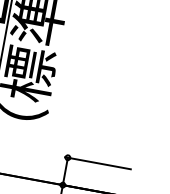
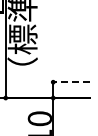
line: (97, 163) -> (70, 82), solid -> dashed

